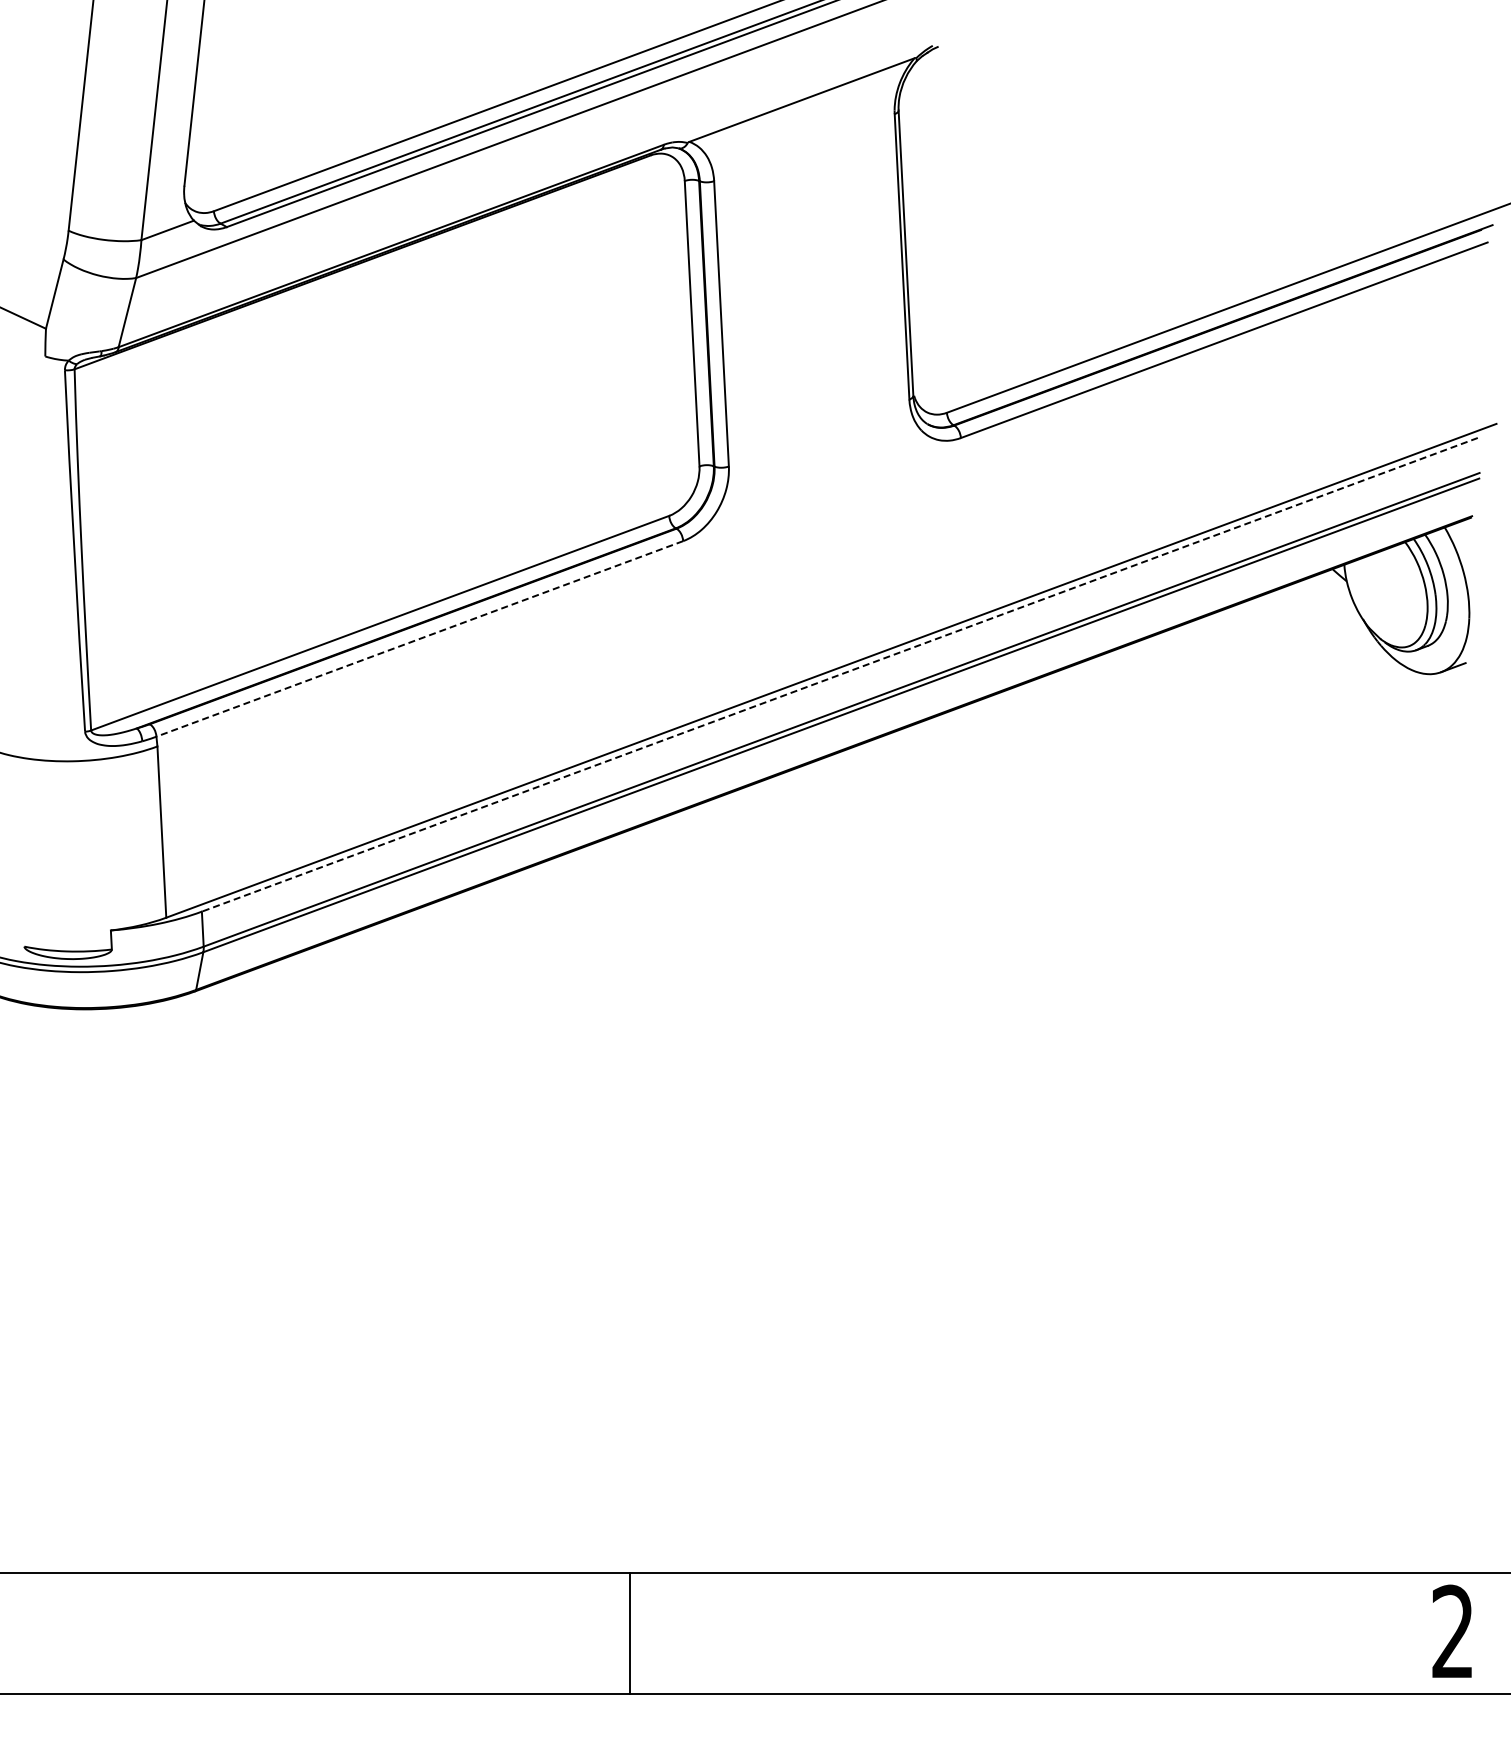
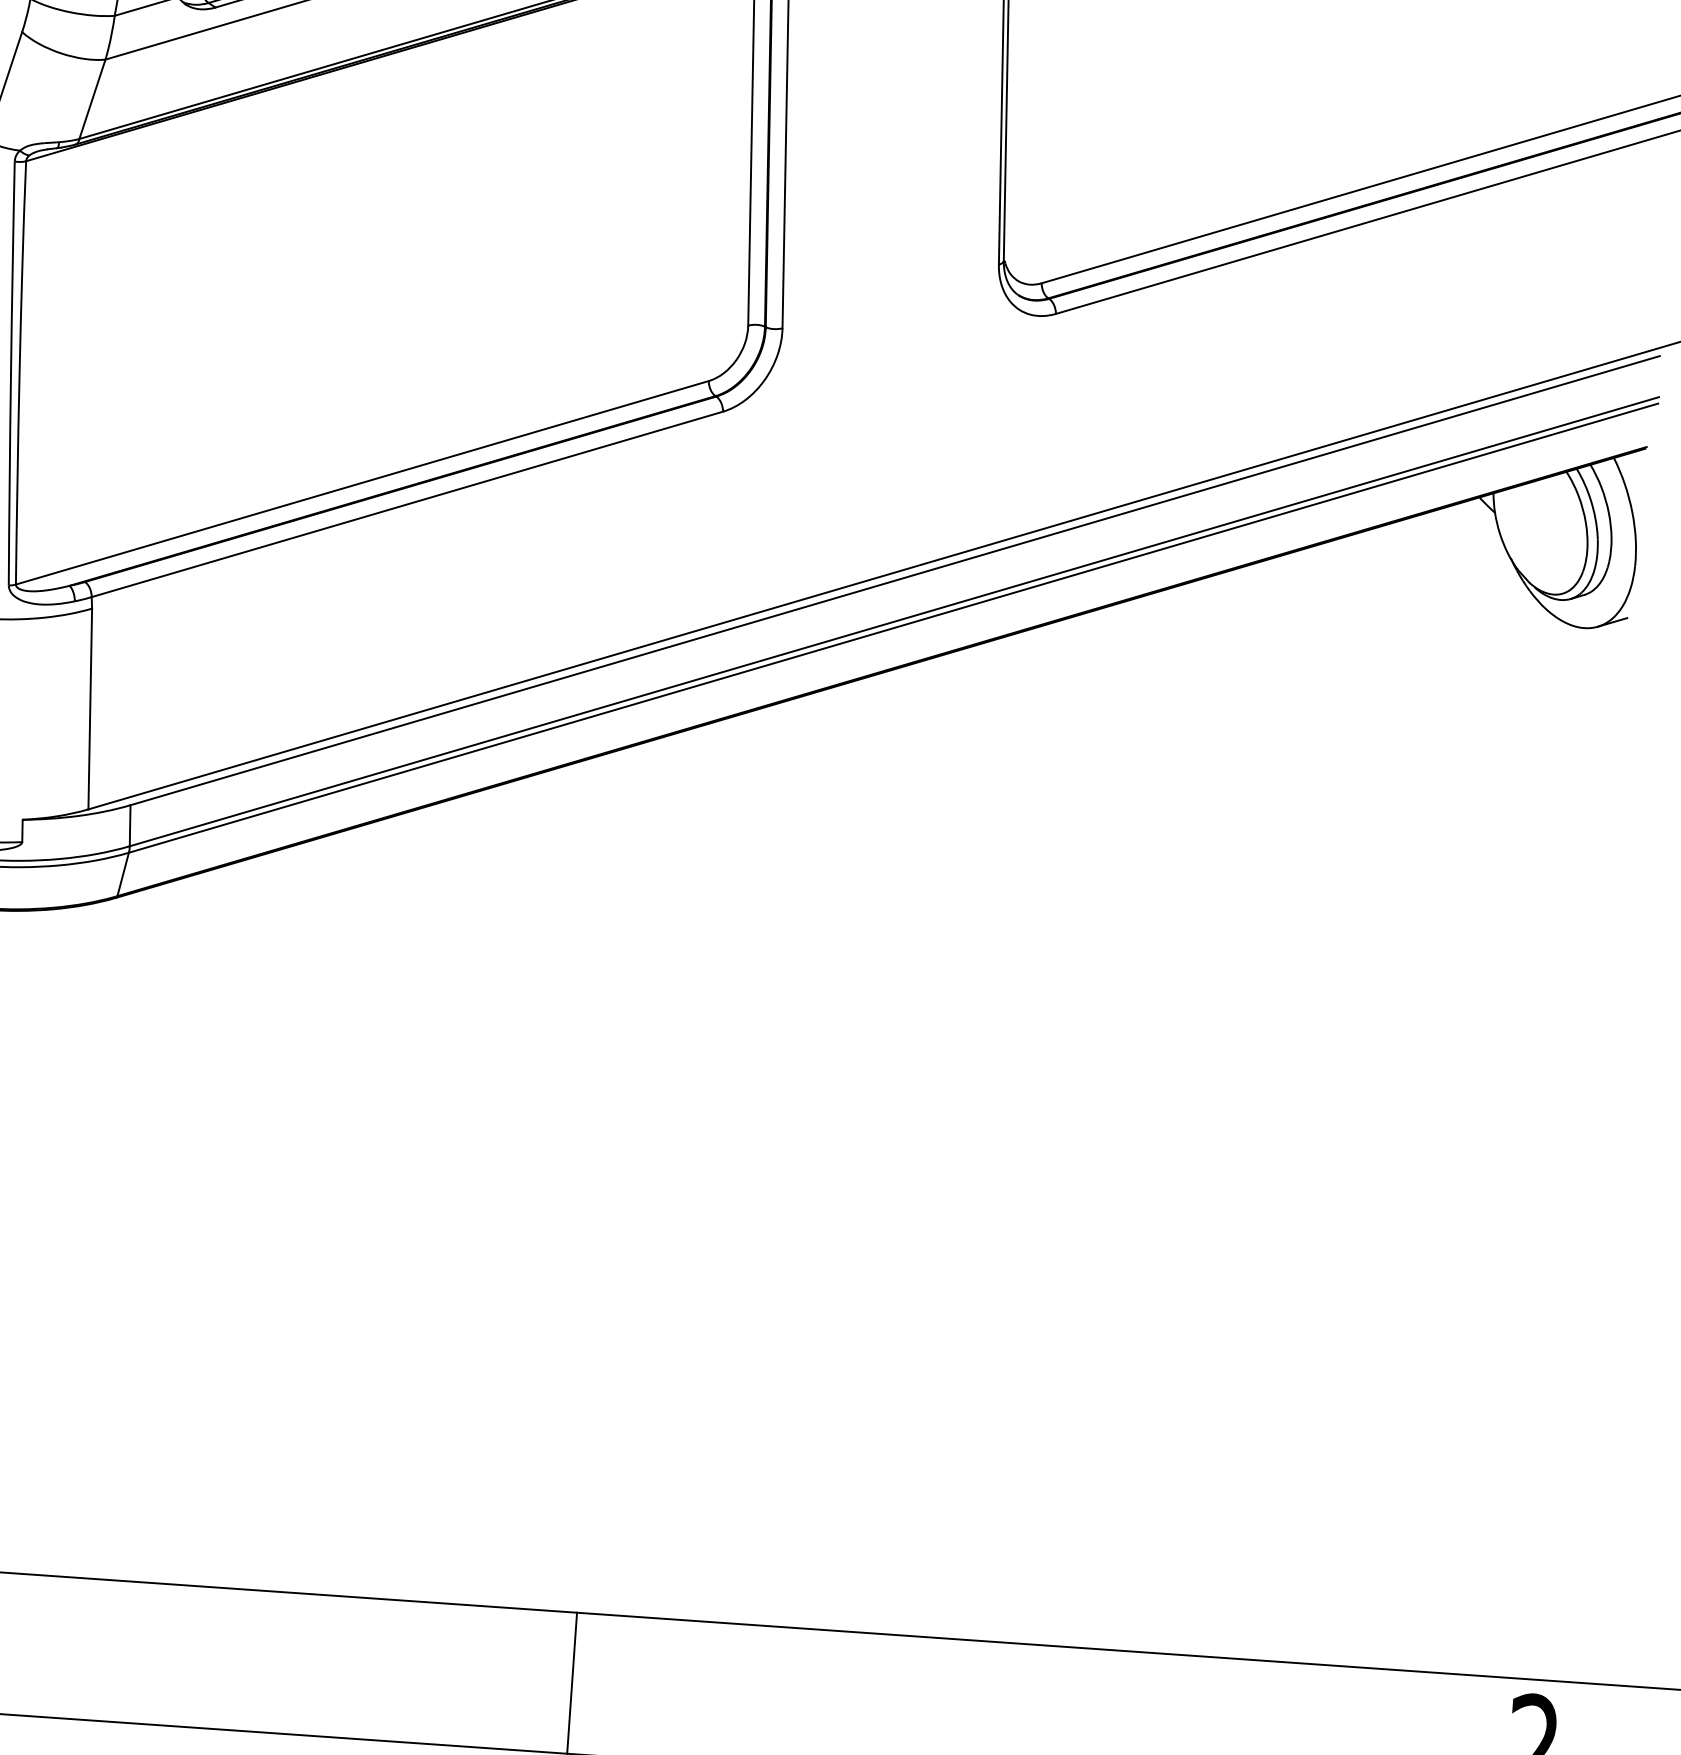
line: (419, 638) -> (407, 503), dashed -> solid
line: (839, 675) -> (894, 581), dashed -> solid

